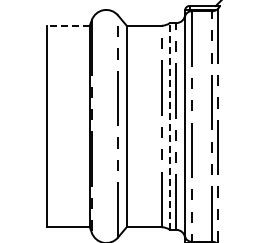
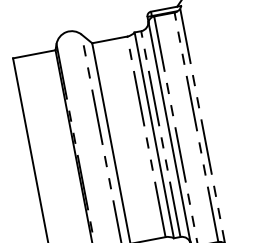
line: (67, 25) -> (33, 54), dashed -> solid
line: (169, 126) -> (153, 135), dashed -> solid

